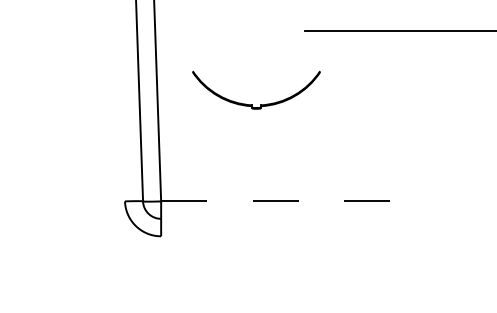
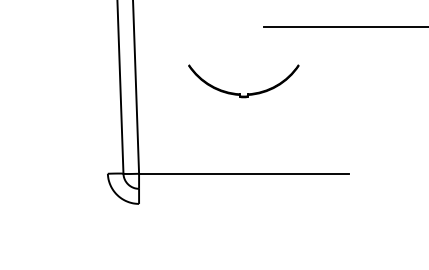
part: (252, 104) -> (240, 93), moved
line: (282, 201) -> (243, 173), dashed -> solid

